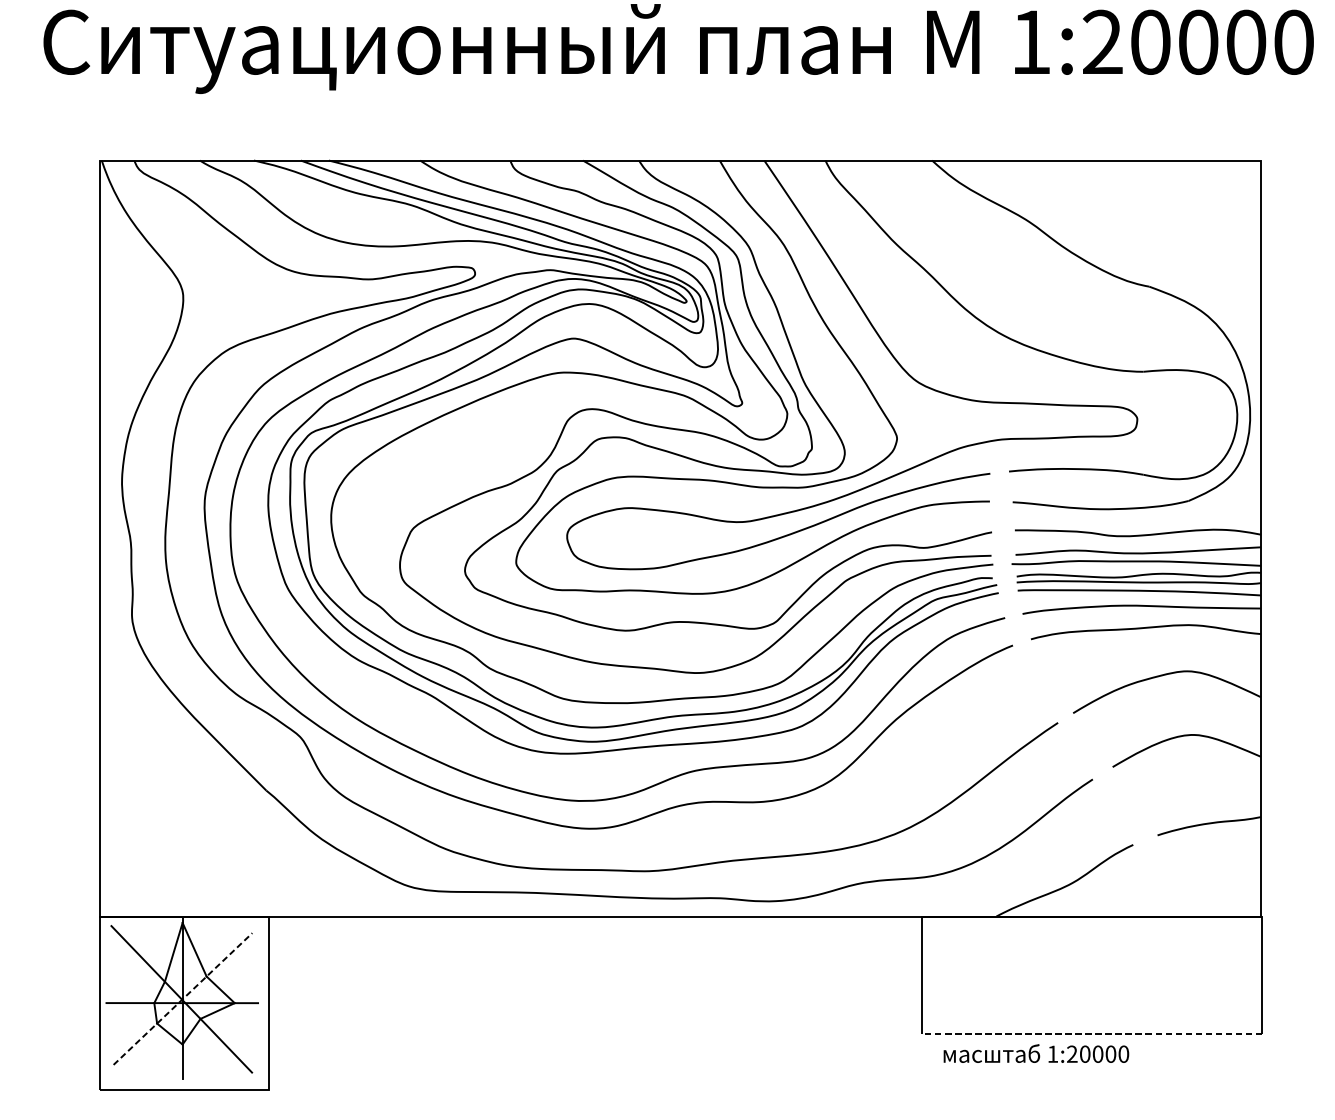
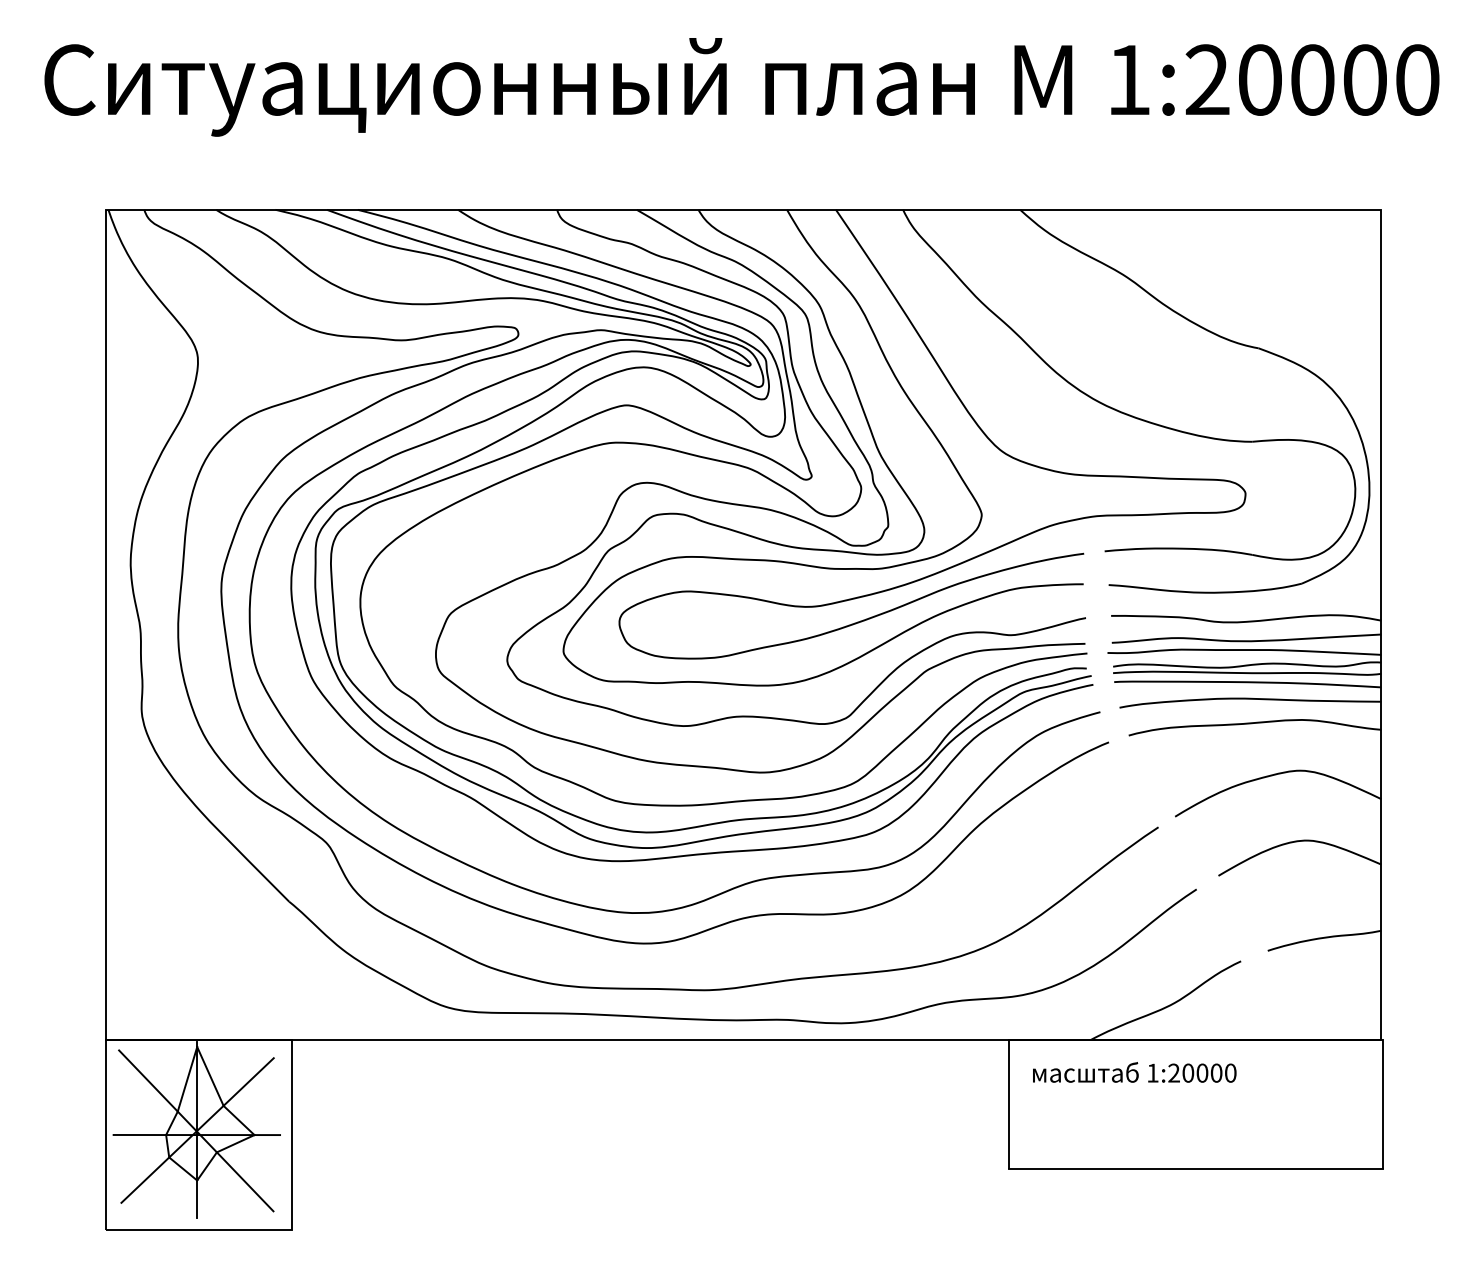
line: (182, 998) -> (197, 1130), dashed -> solid
line: (1091, 1034) -> (1195, 1169), dashed -> solid
text: (1036, 1053) -> (1134, 1072), moved

